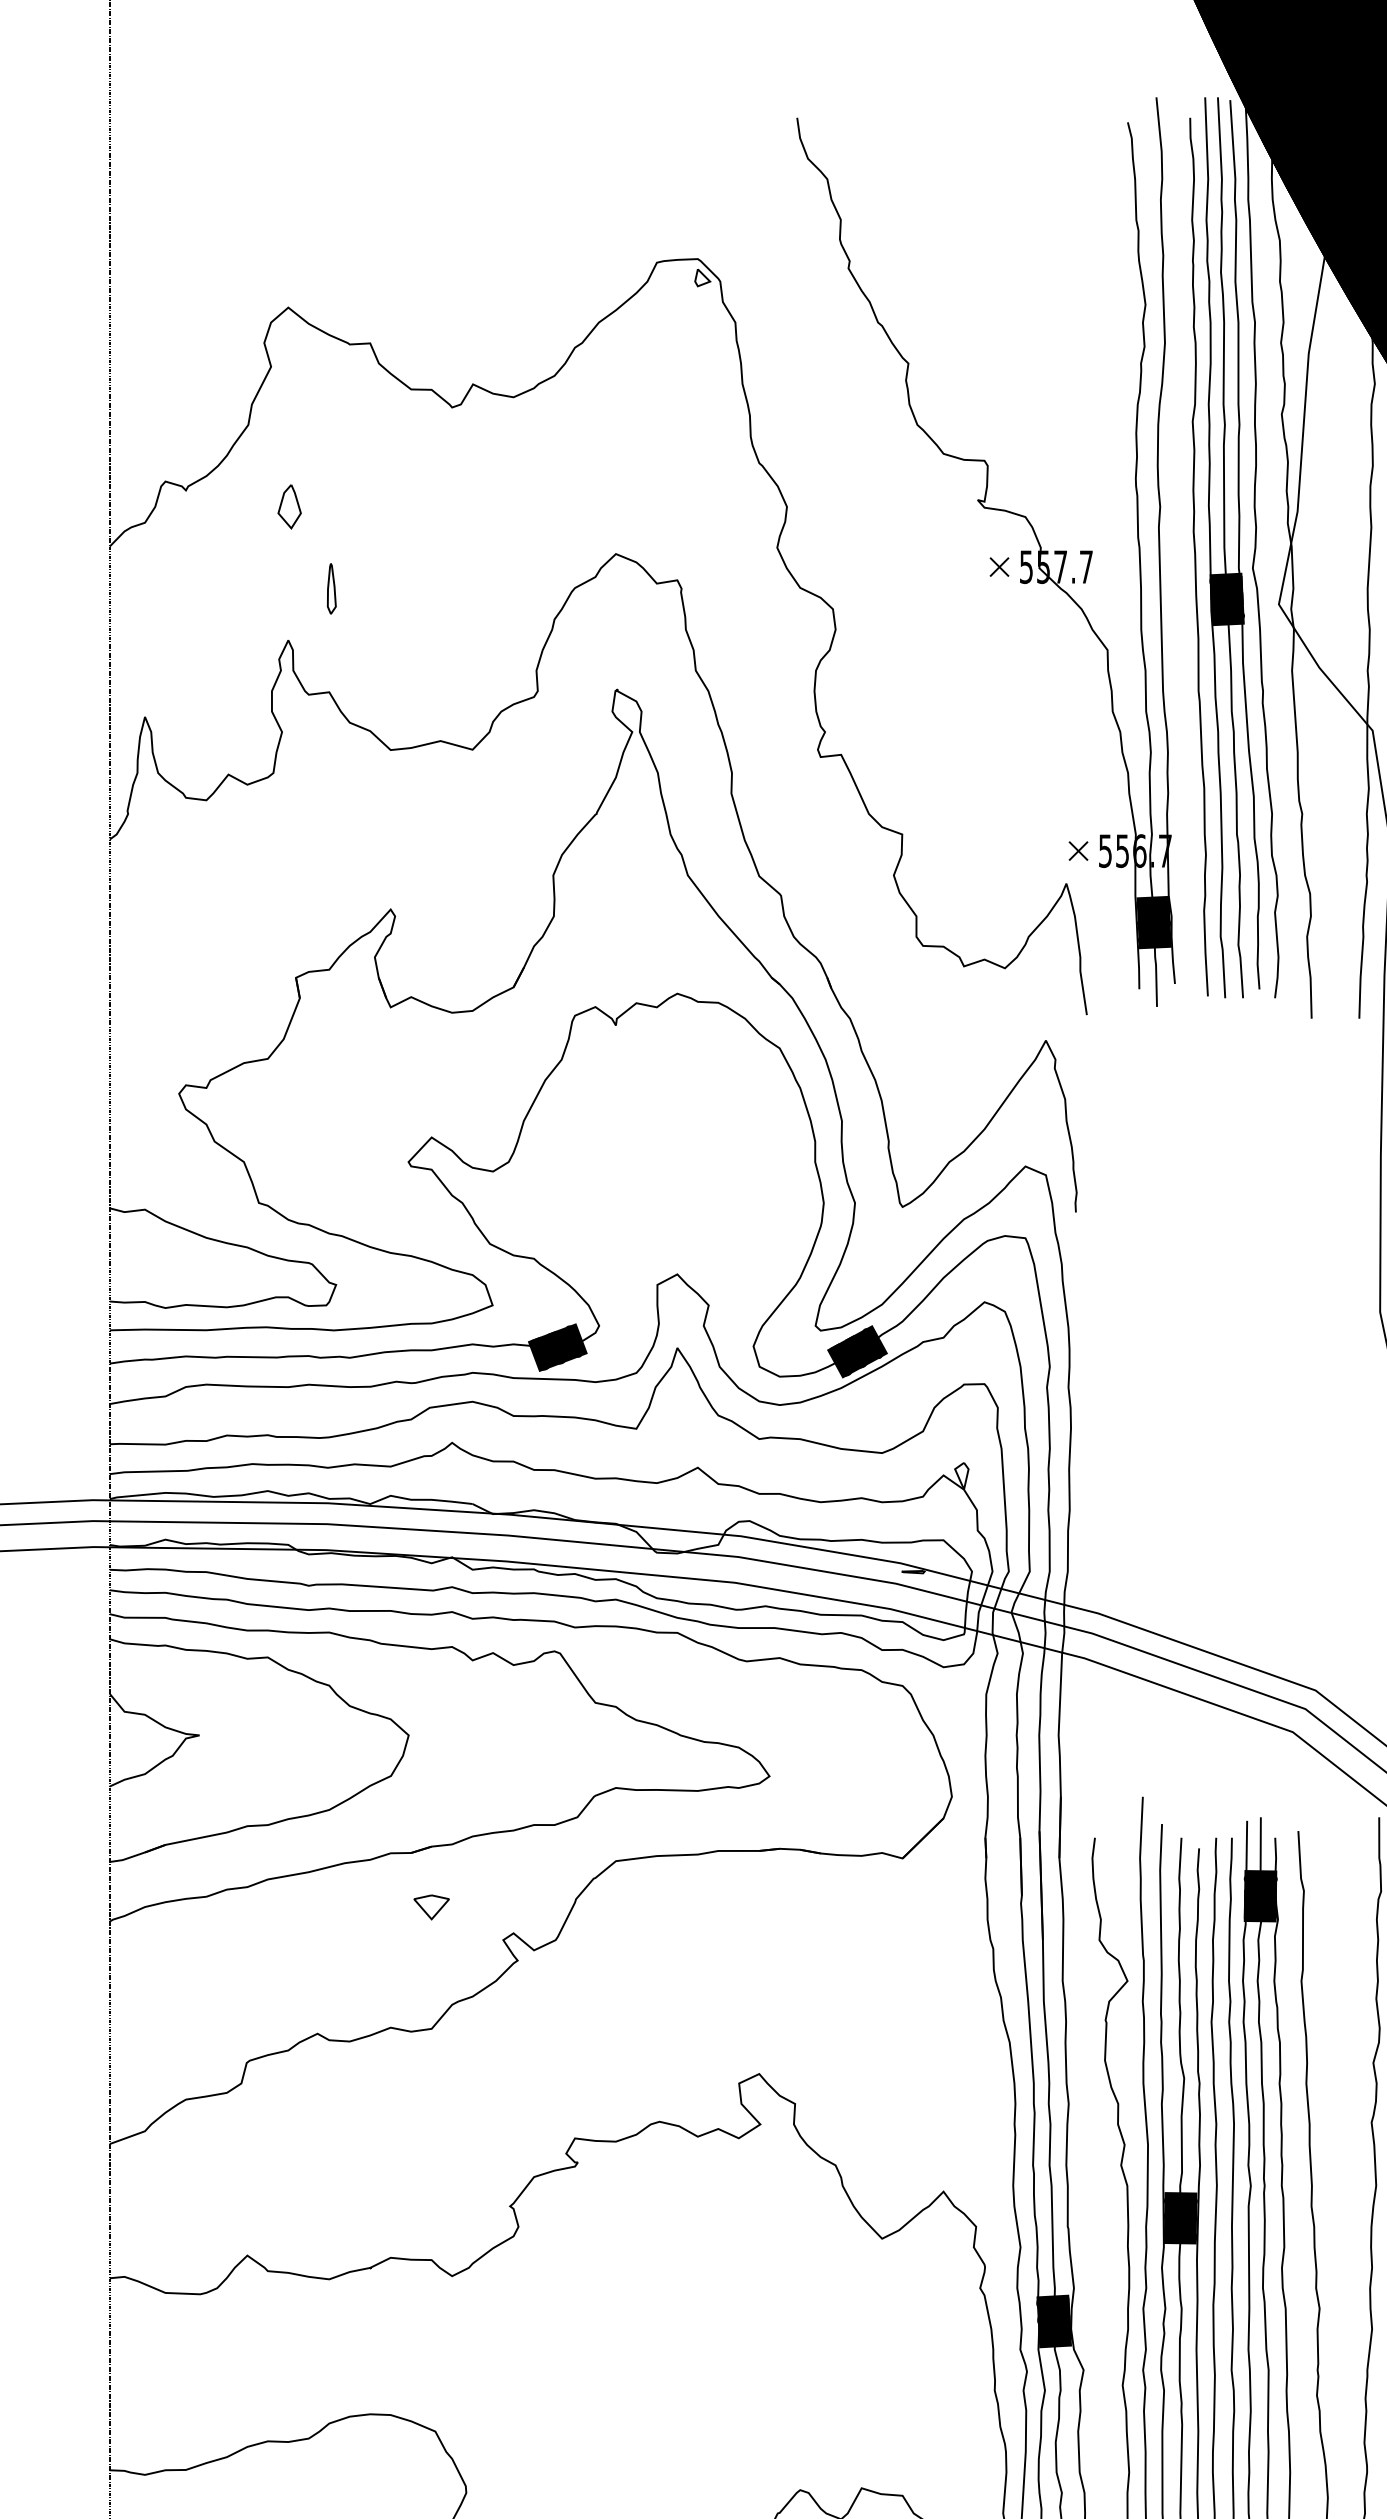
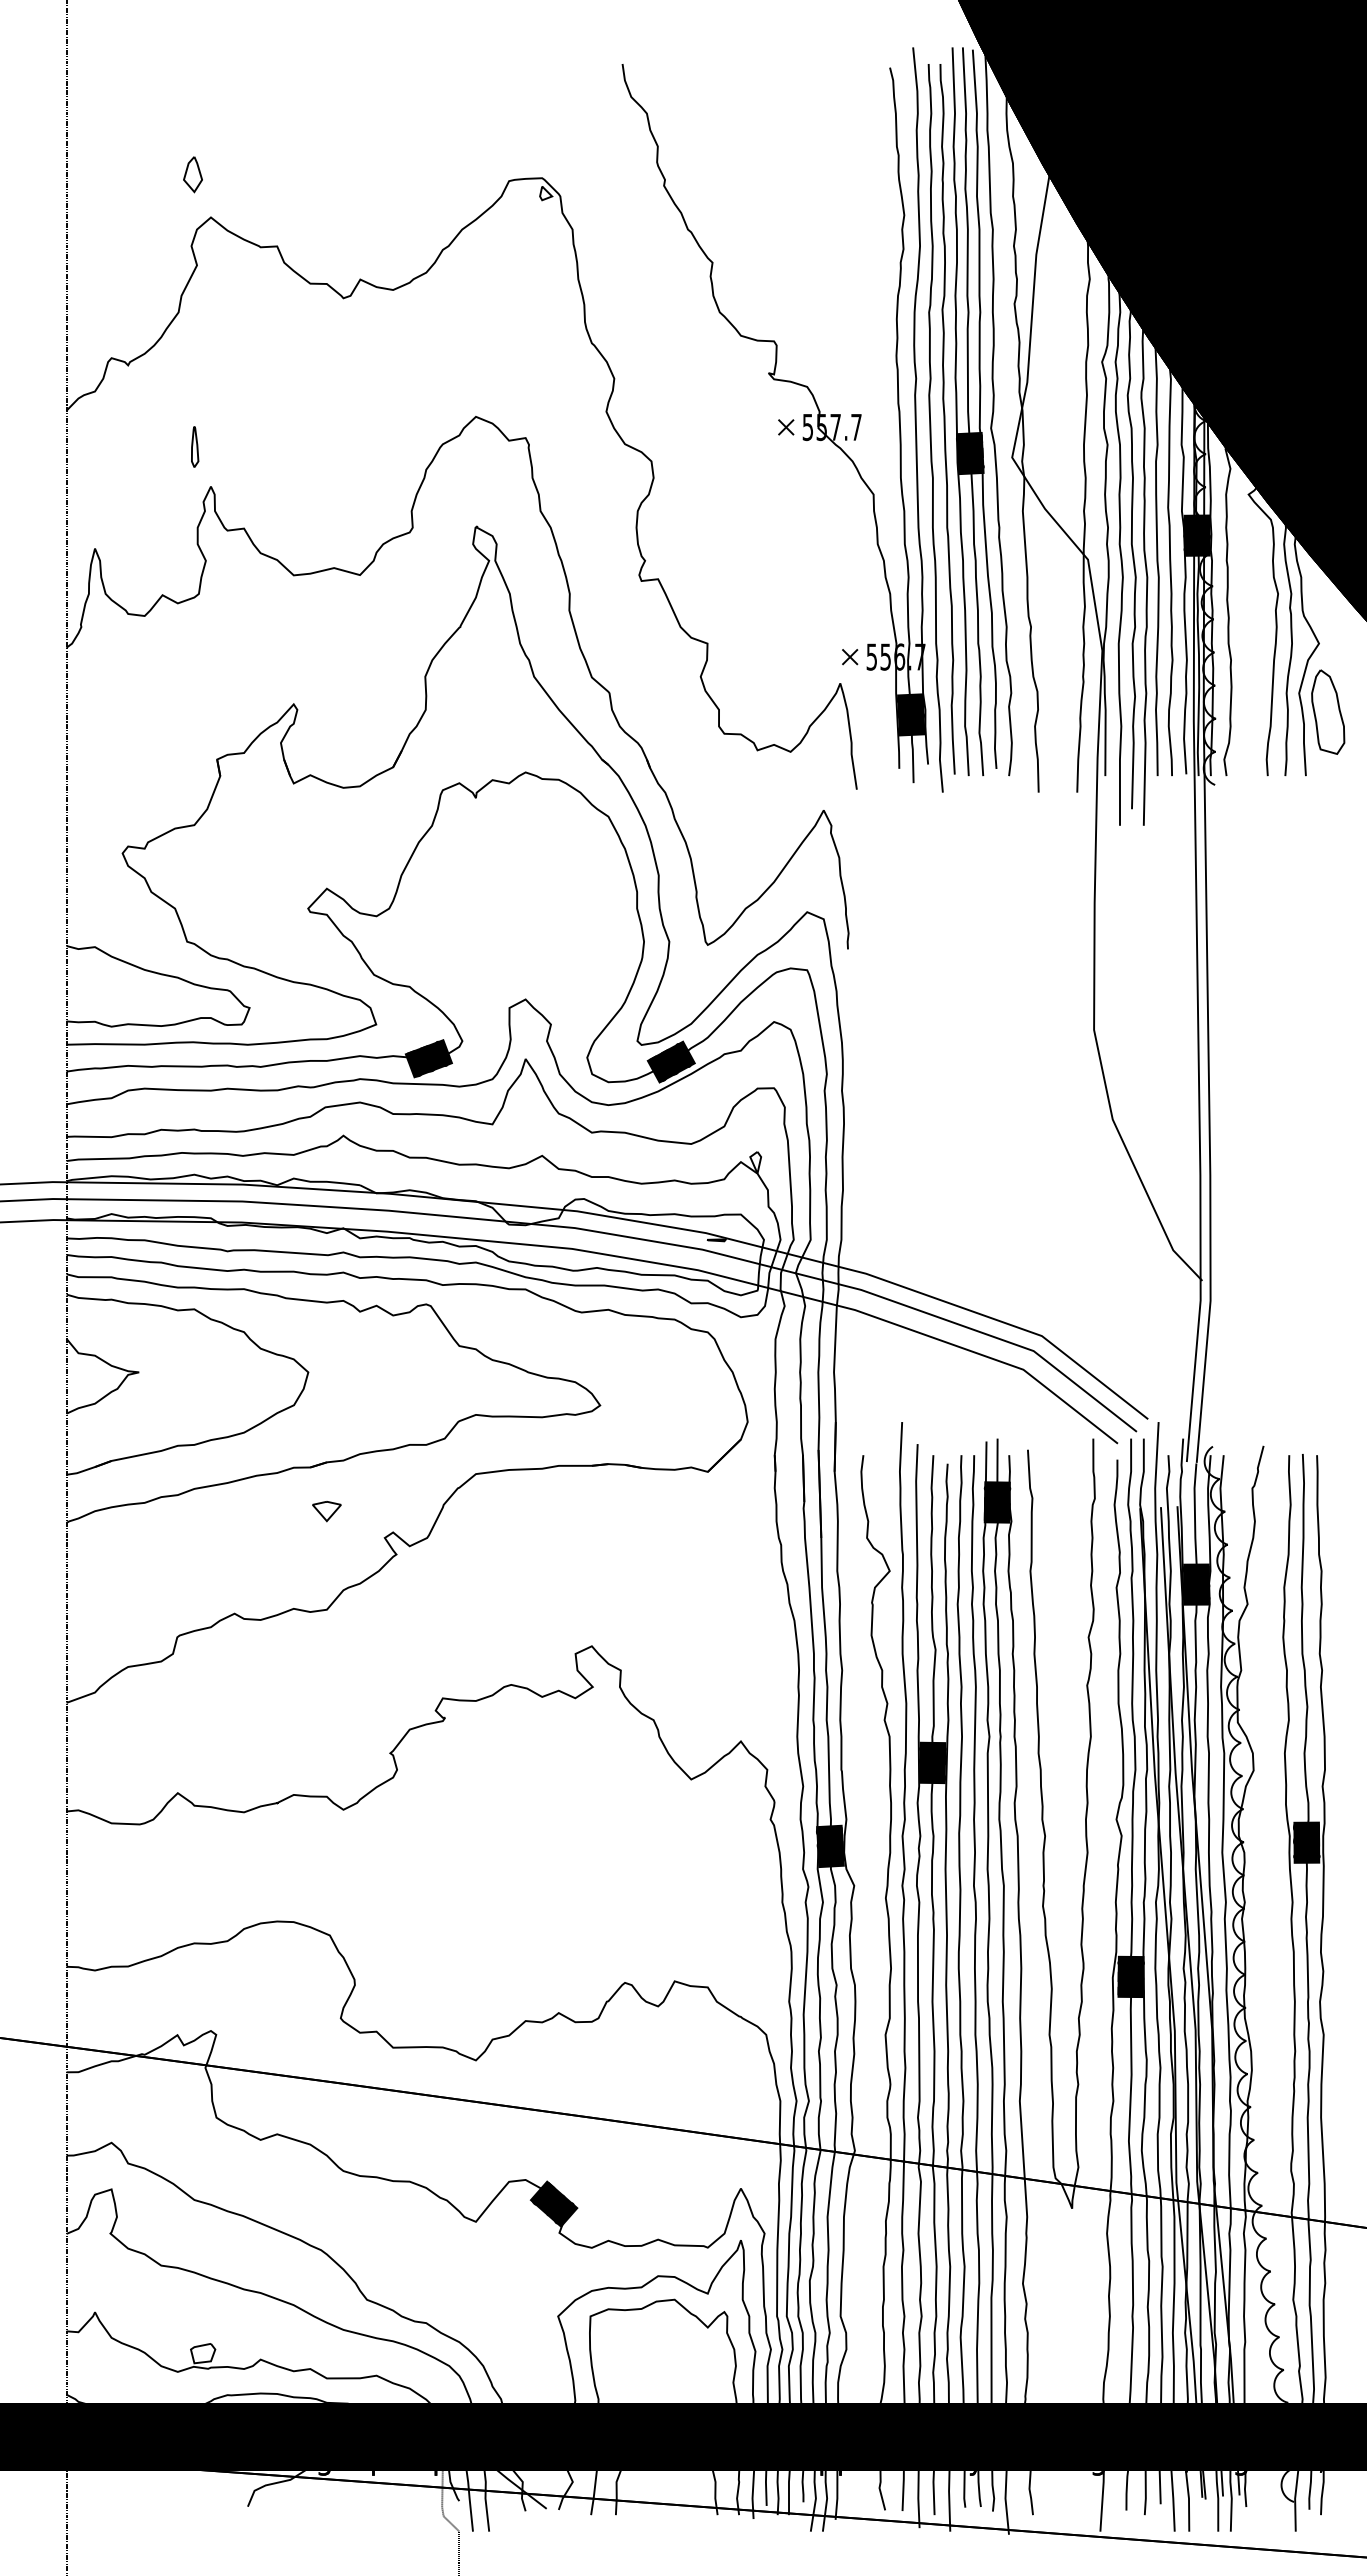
part: (289, 506) -> (192, 174), moved
curve: (1179, 568) -> (931, 428), added
part: (332, 588) -> (195, 446), moved

